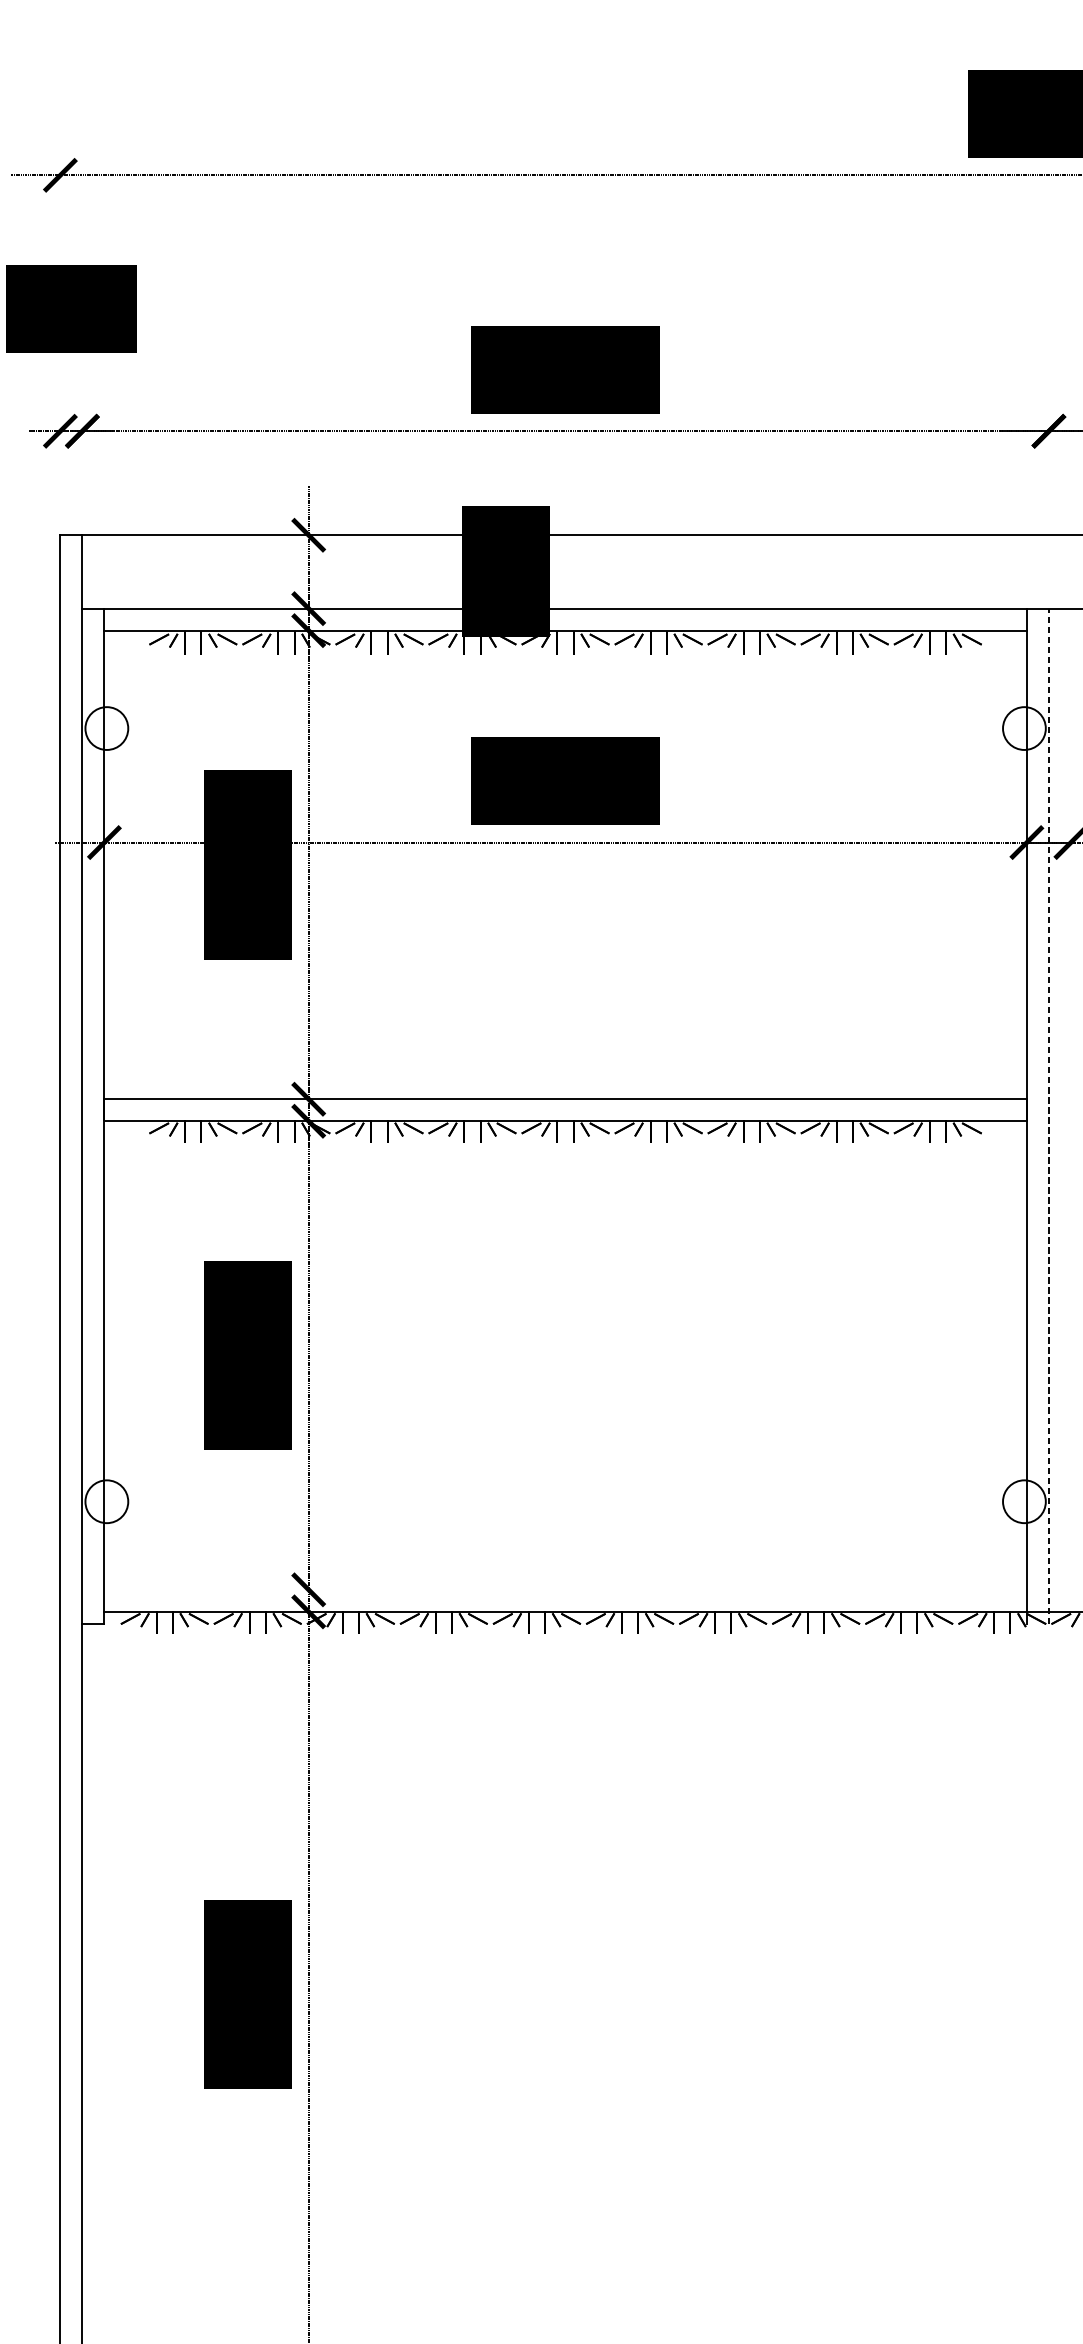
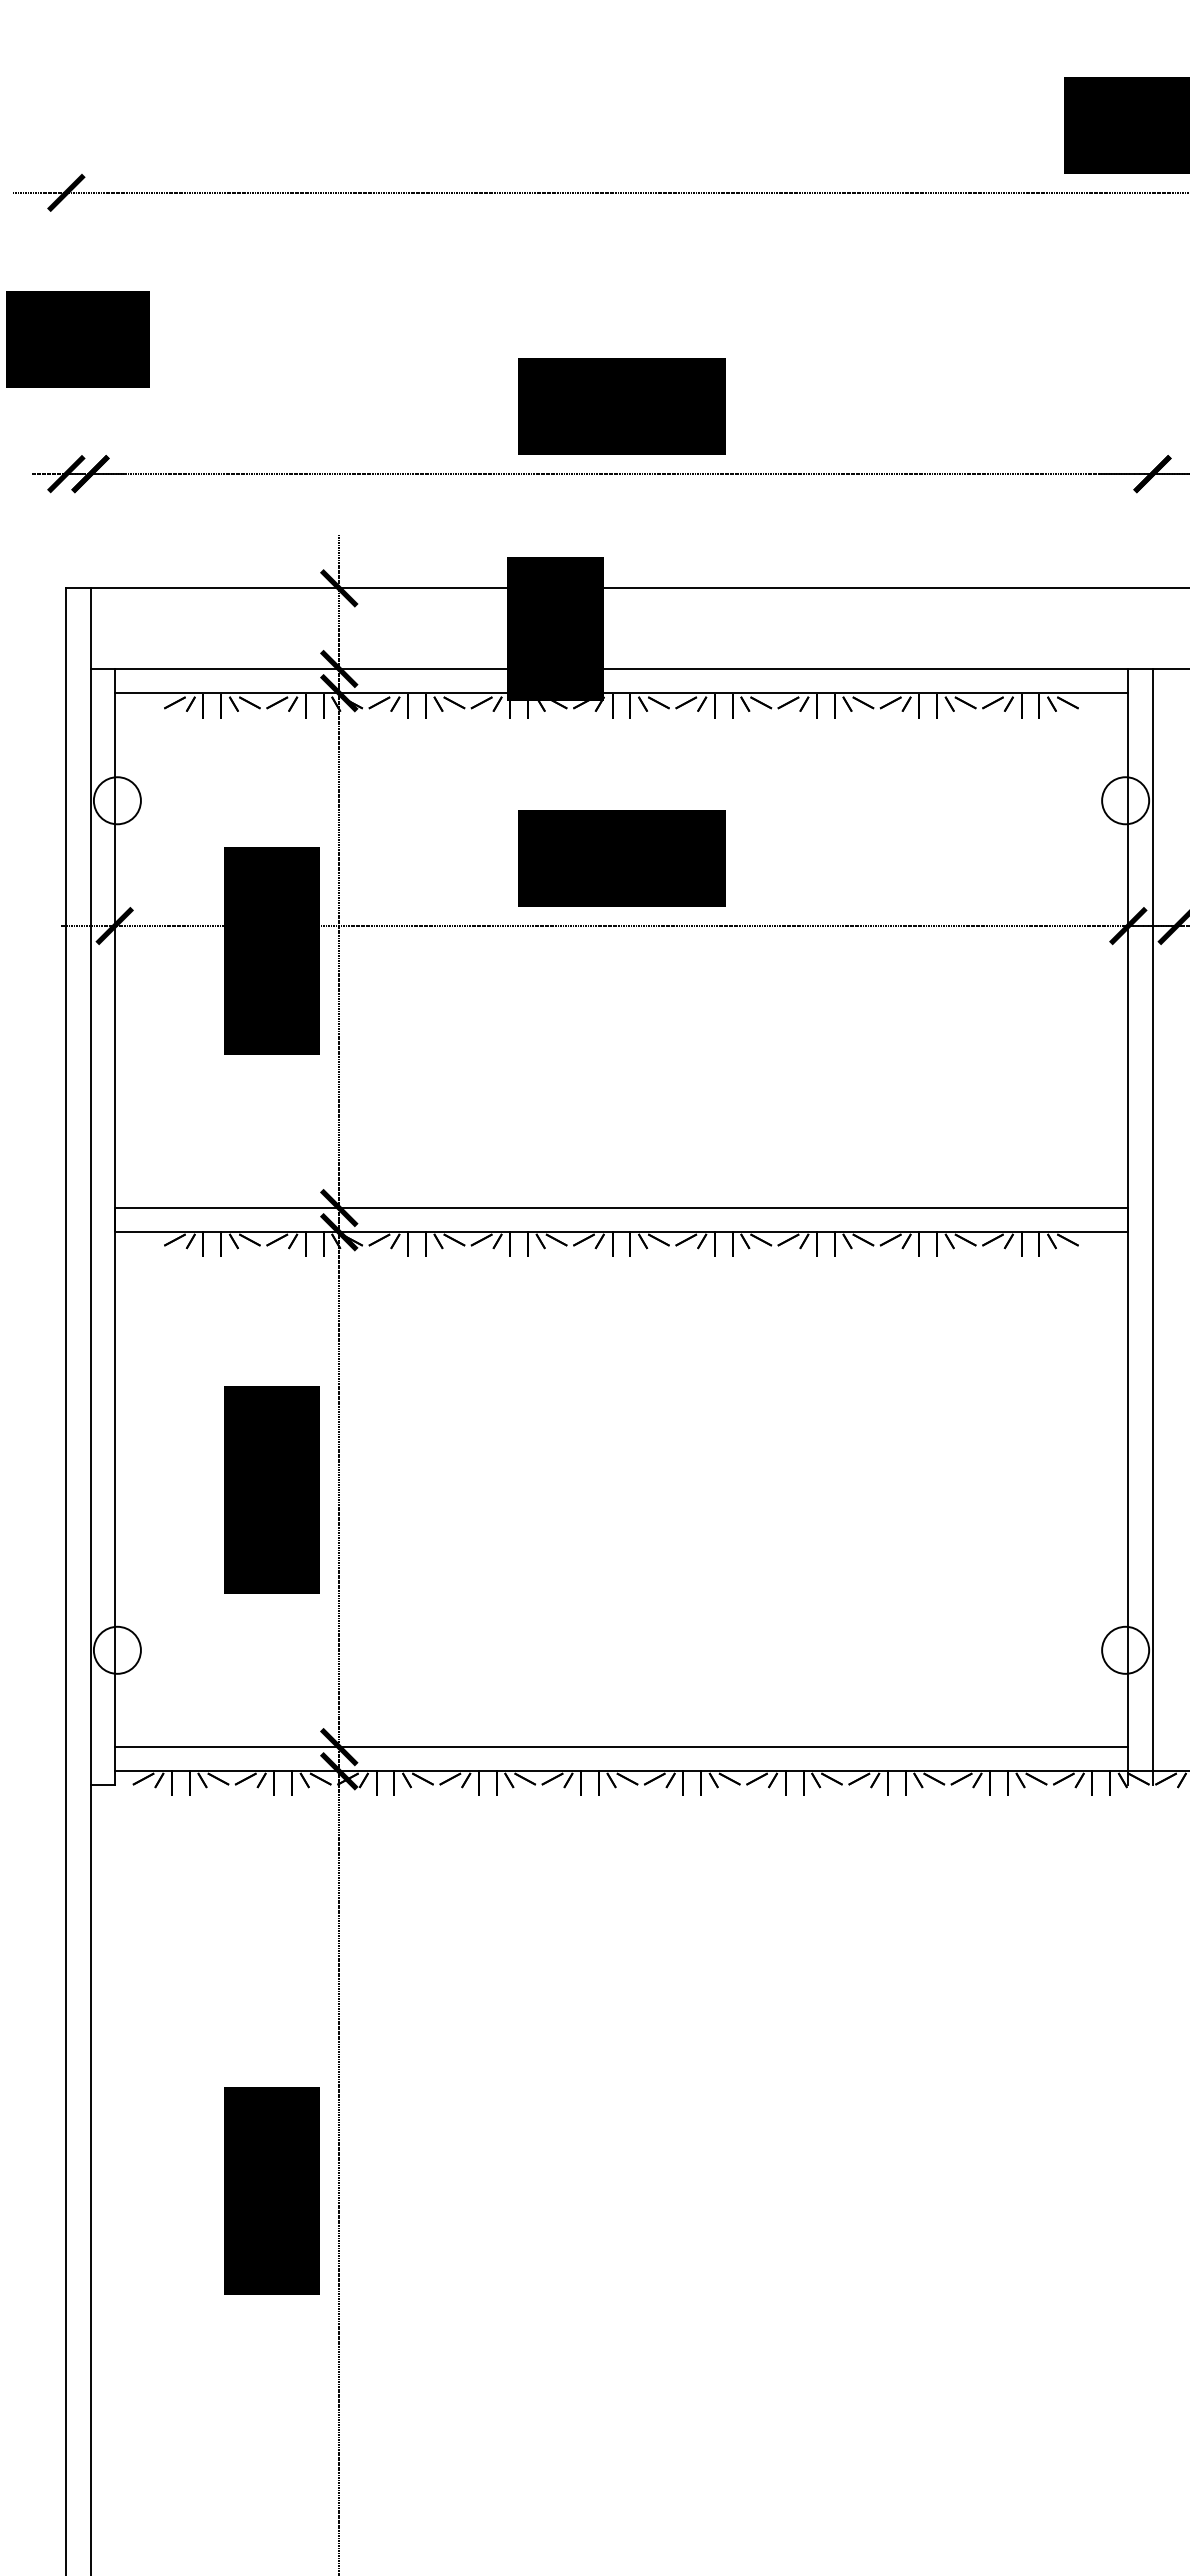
line: (1048, 1116) -> (1152, 1226), dashed -> solid
line: (565, 1590) -> (621, 1747), added

